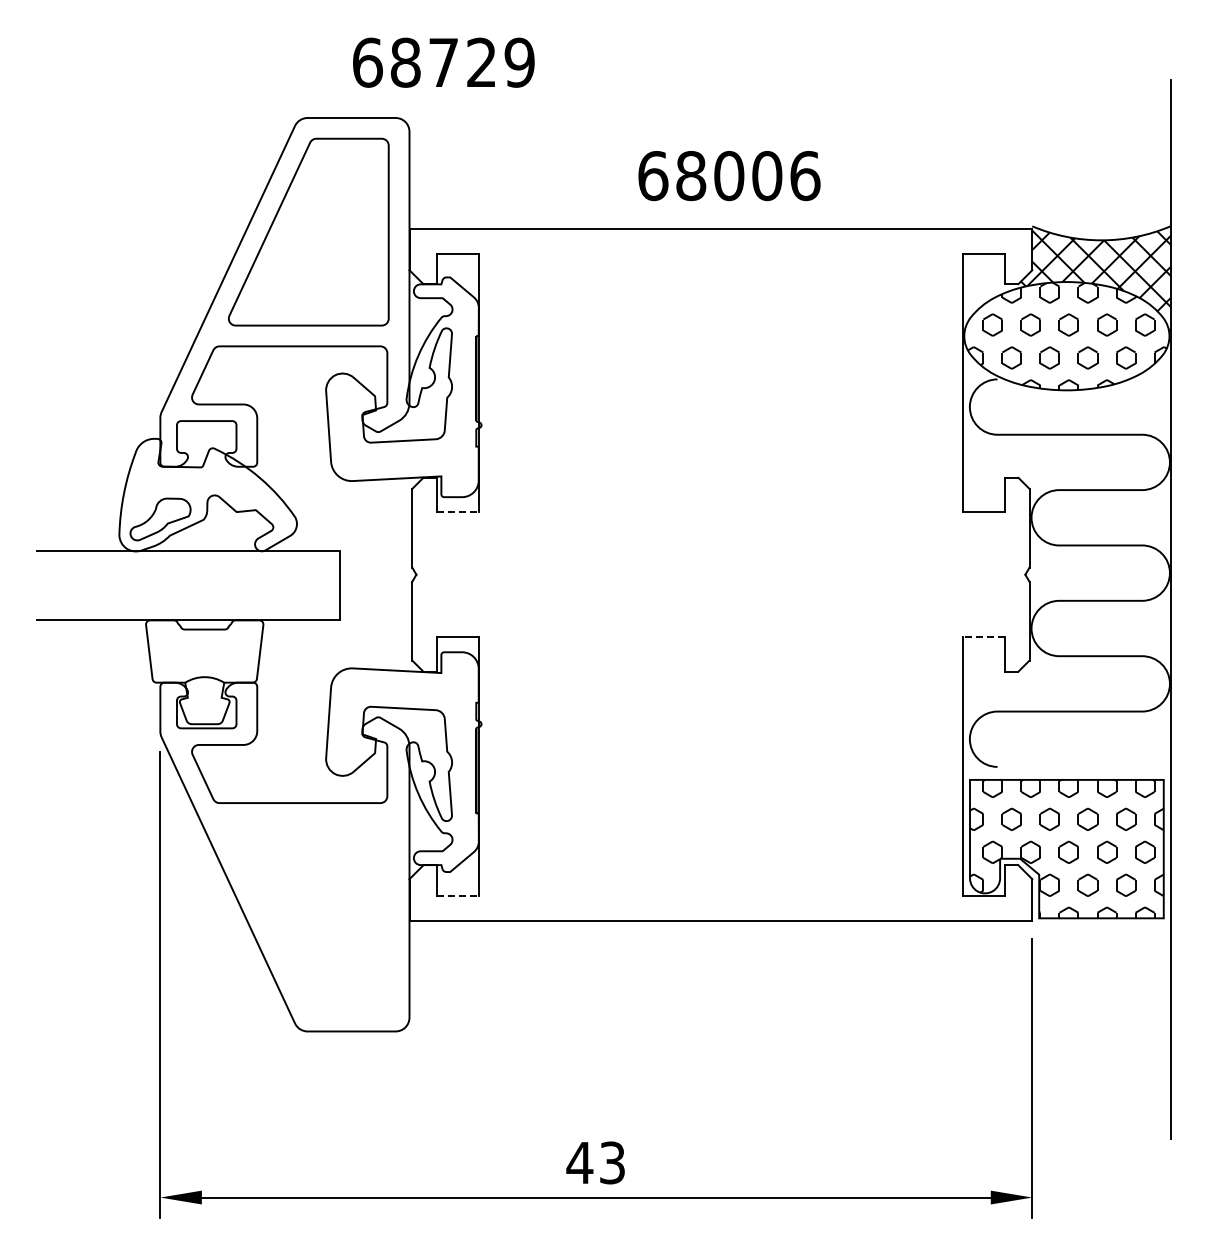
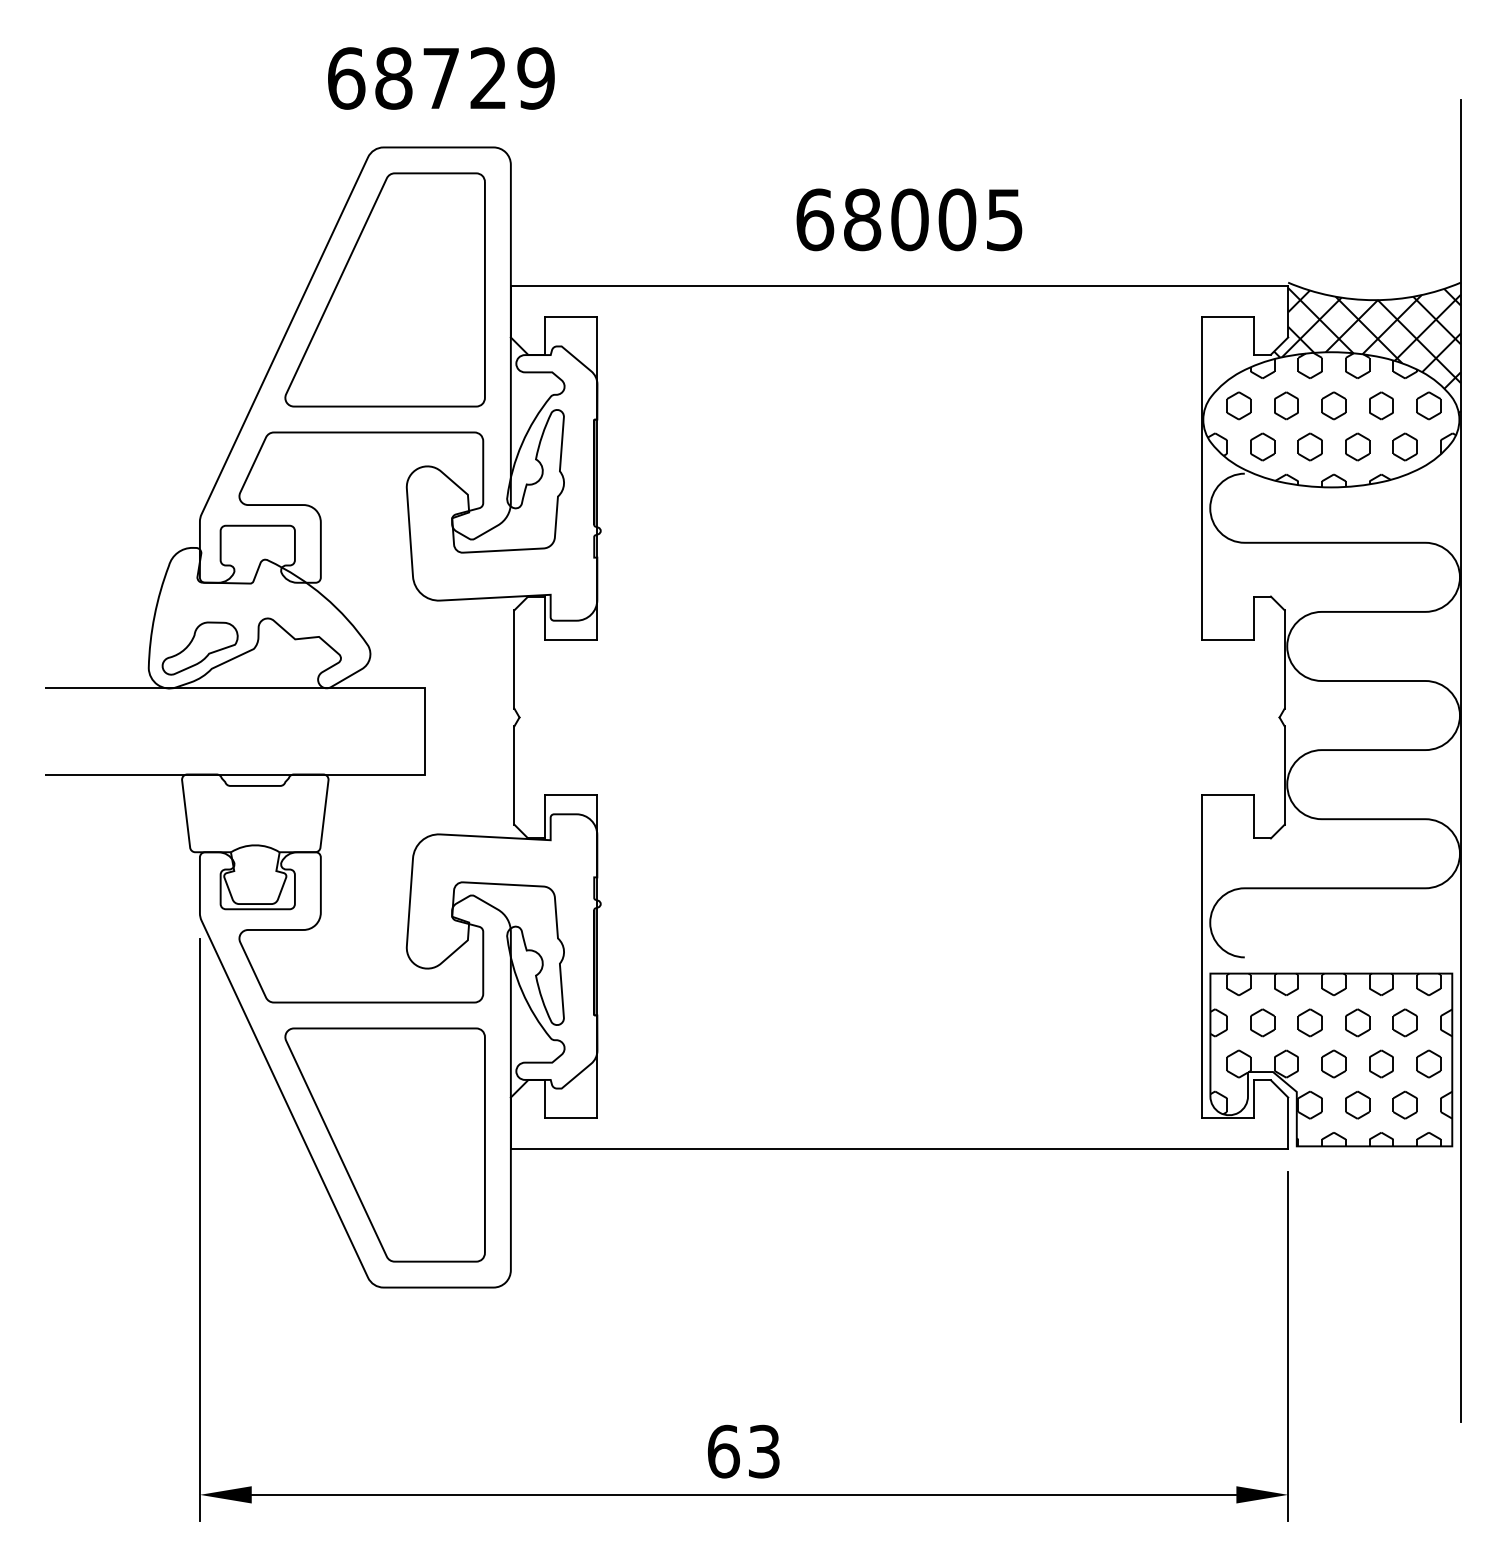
text: (443, 62) -> (440, 78), moved
text: (805, 176) -> (1005, 220), 68006 -> 68005
line: (457, 512) -> (570, 639), dashed -> solid
line: (983, 637) -> (1227, 795), dashed -> solid
line: (457, 895) -> (570, 1117), dashed -> solid
part: (308, 917) -> (384, 1145), added
text: (579, 1162) -> (723, 1451), 43 -> 63

